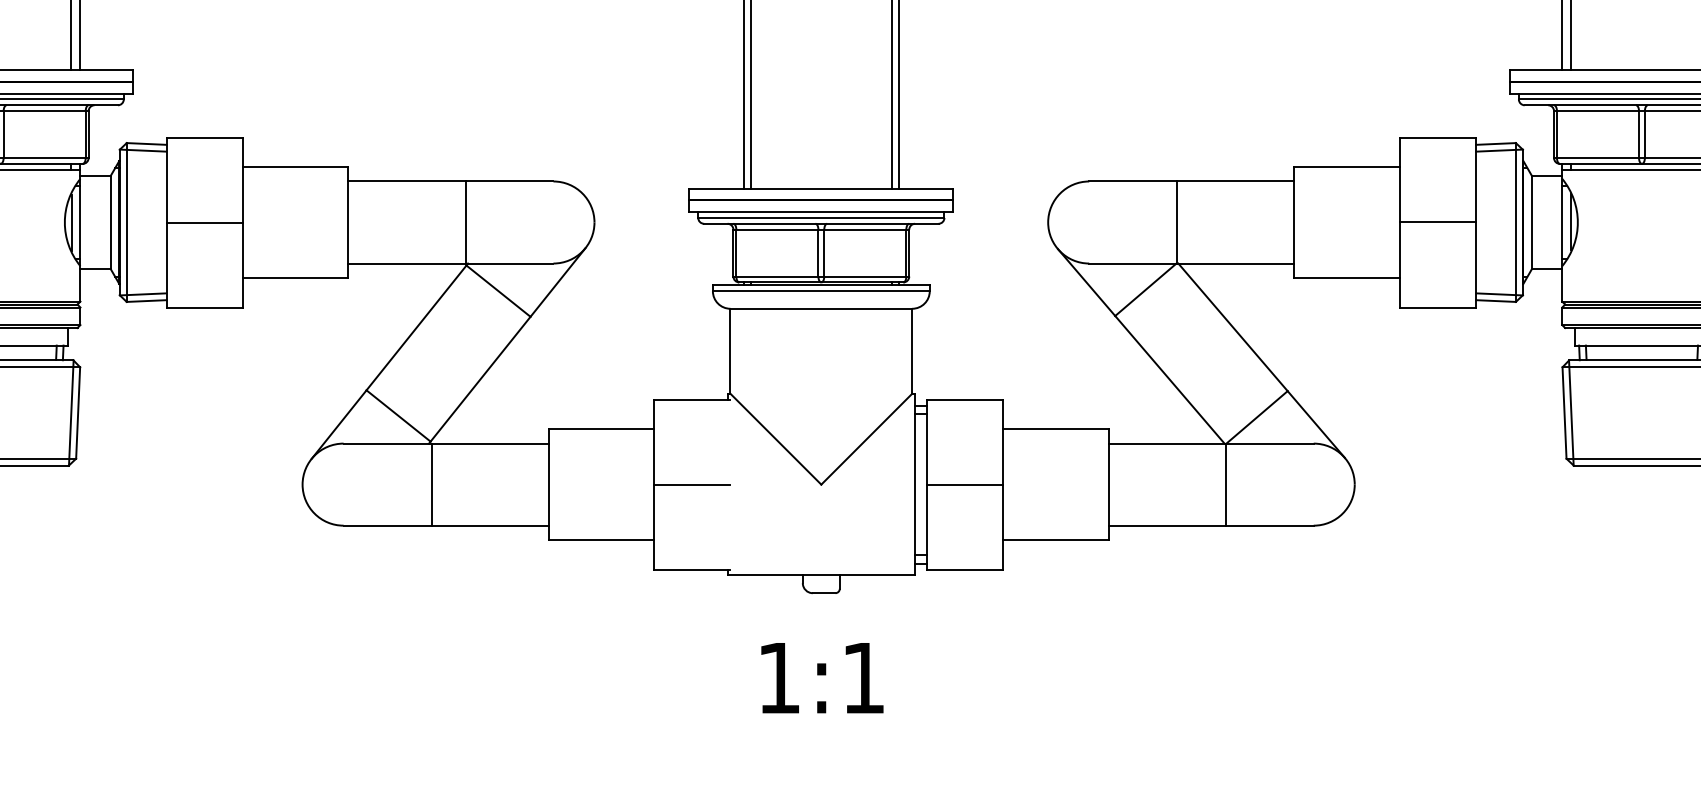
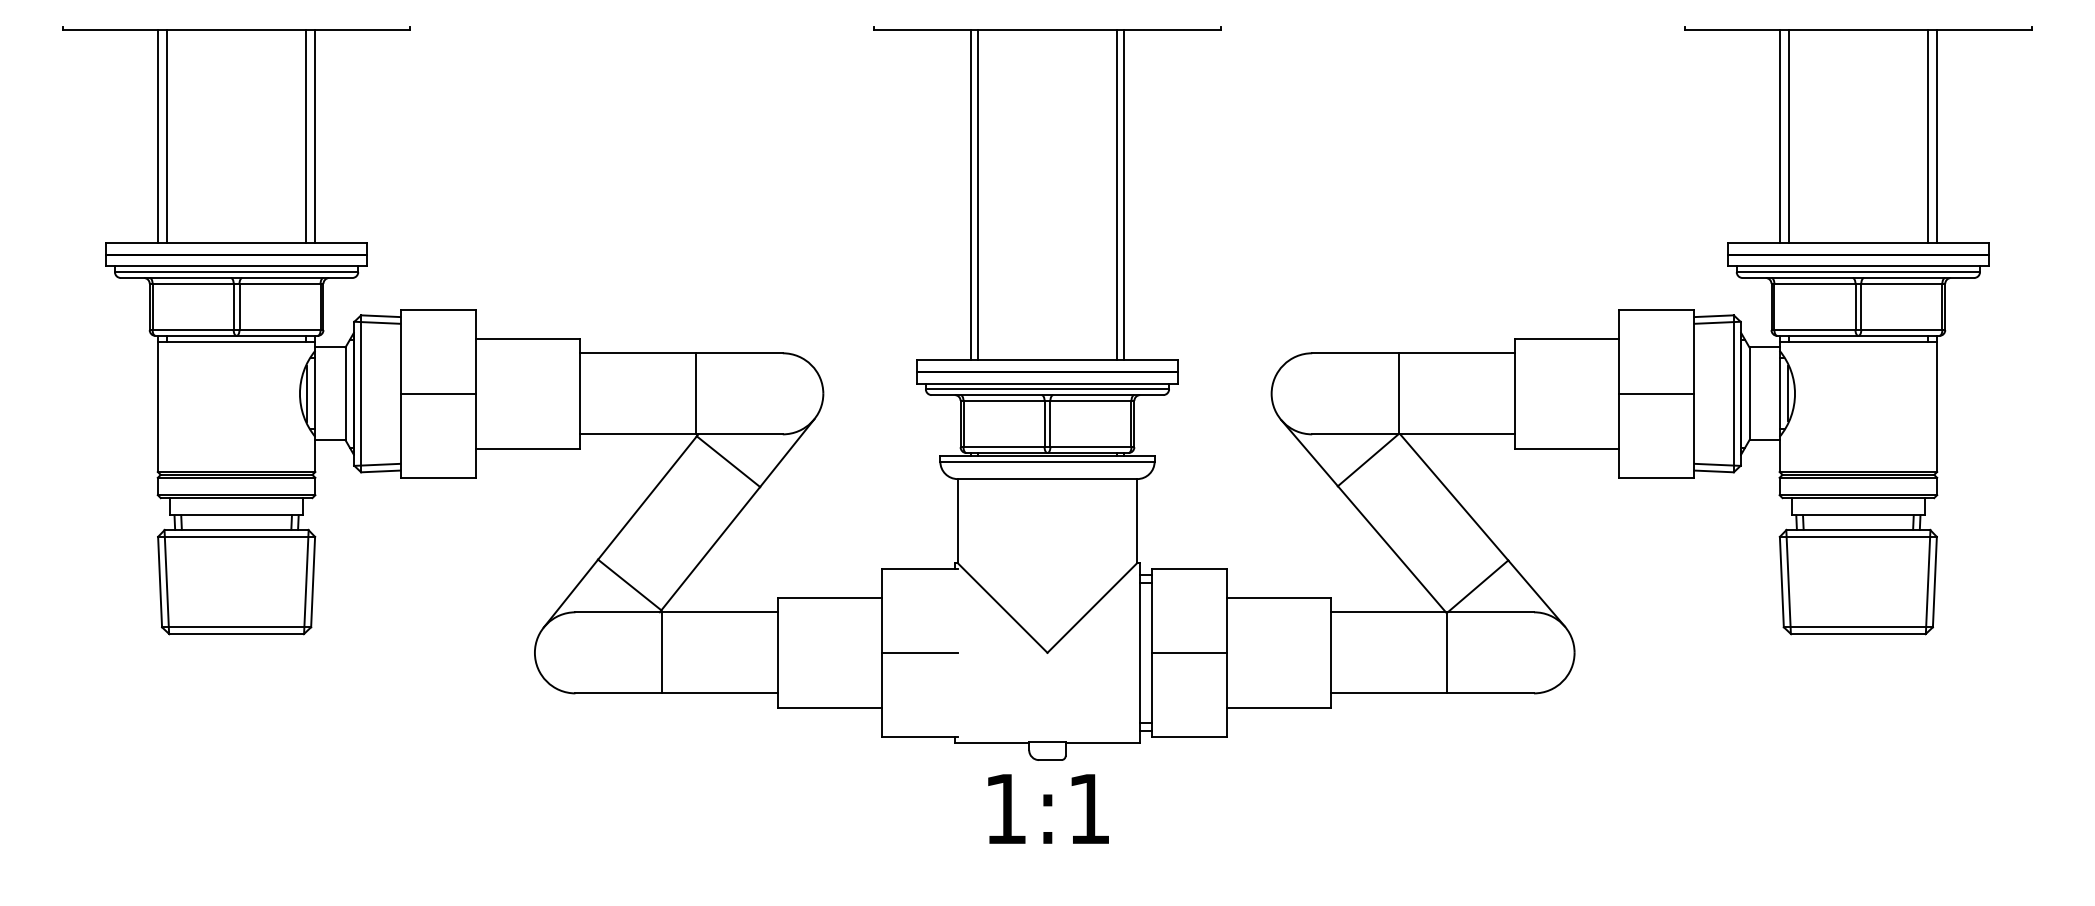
text: (822, 677) -> (1048, 808), moved

